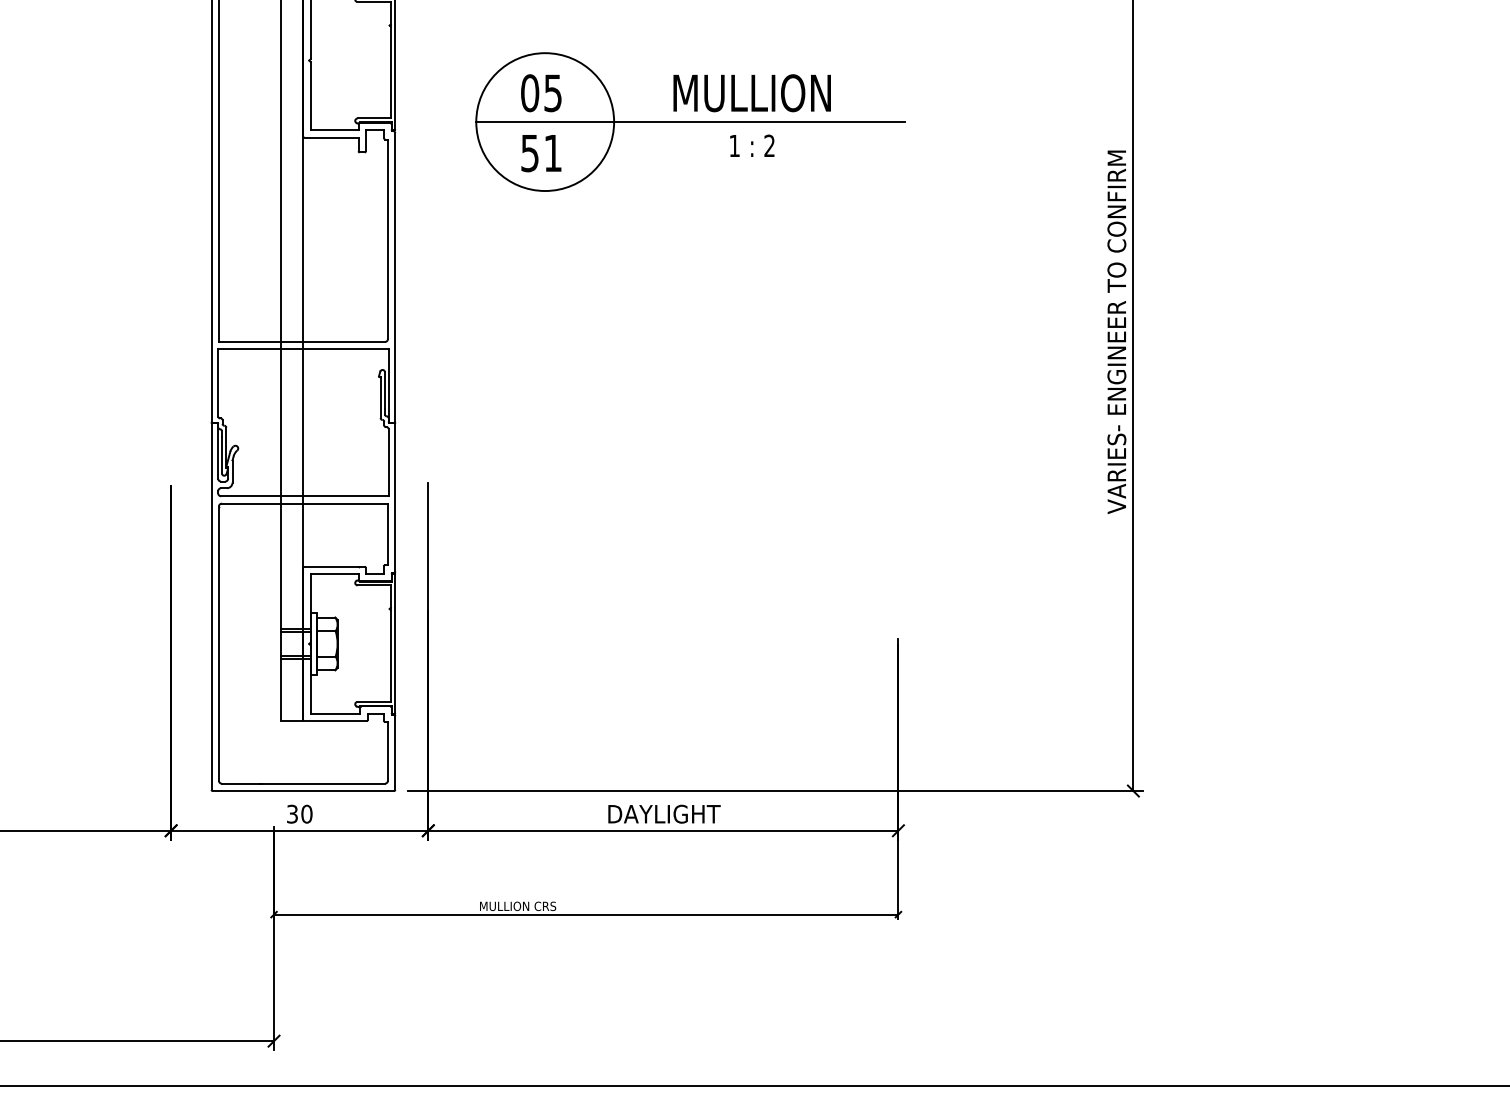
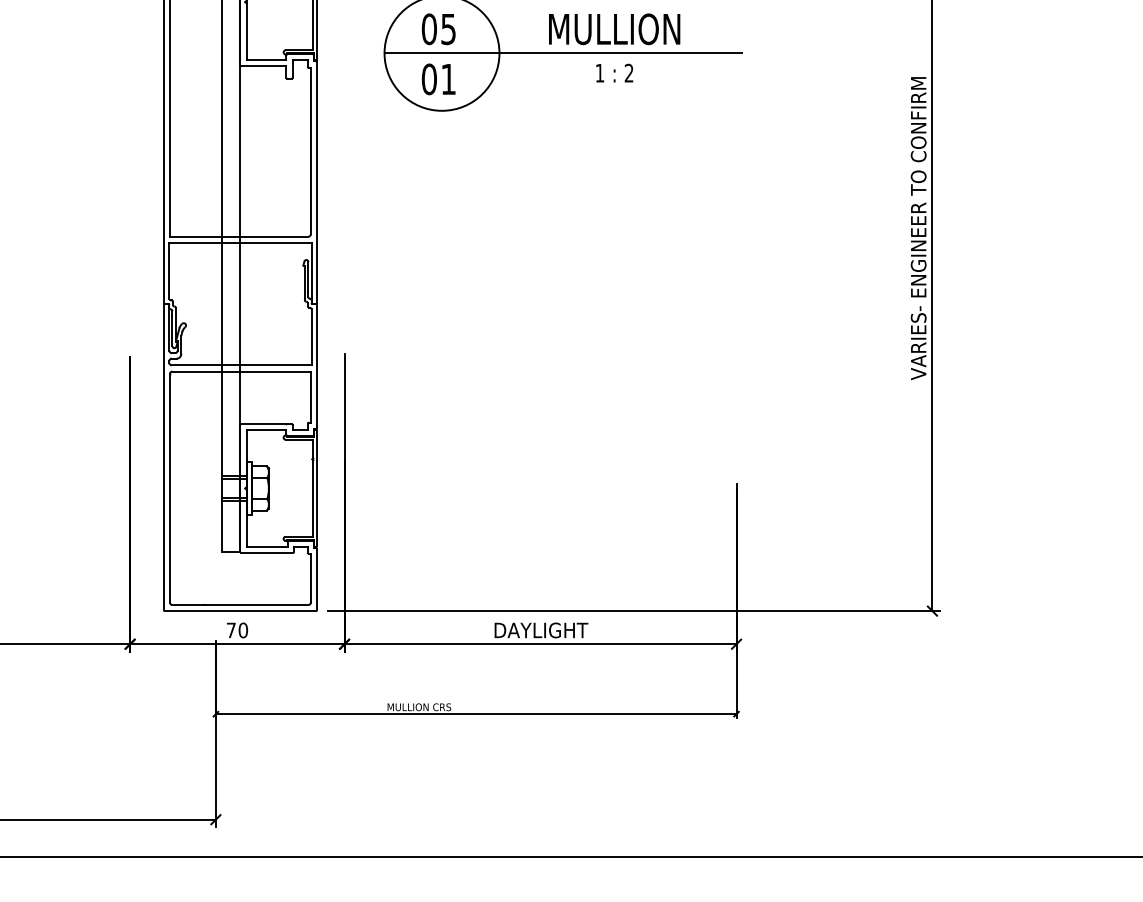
text: (530, 153) -> (429, 79), 51 -> 01
text: (292, 813) -> (231, 629), 30 -> 70

